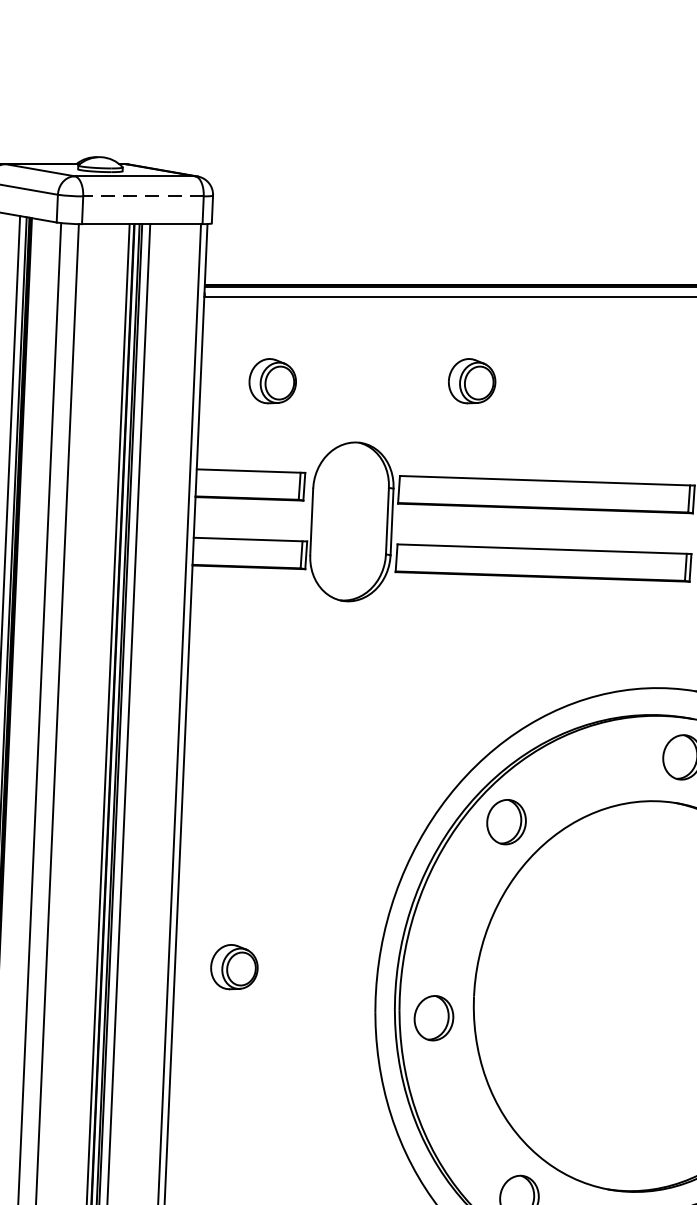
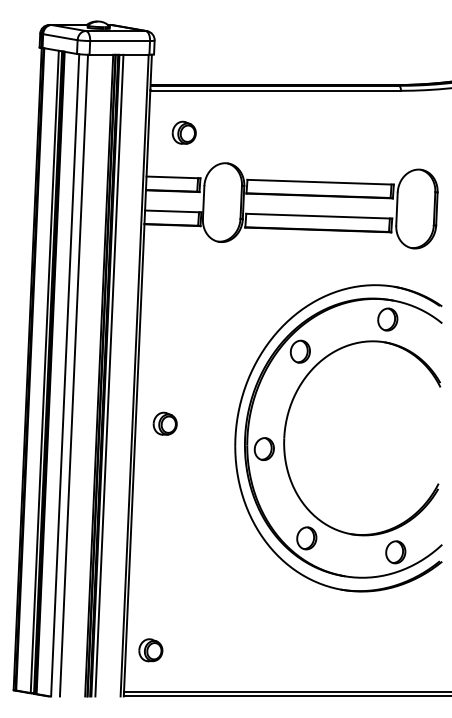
line: (144, 197) -> (120, 41), dashed -> solid
part: (470, 380) -> (282, 132), removed

